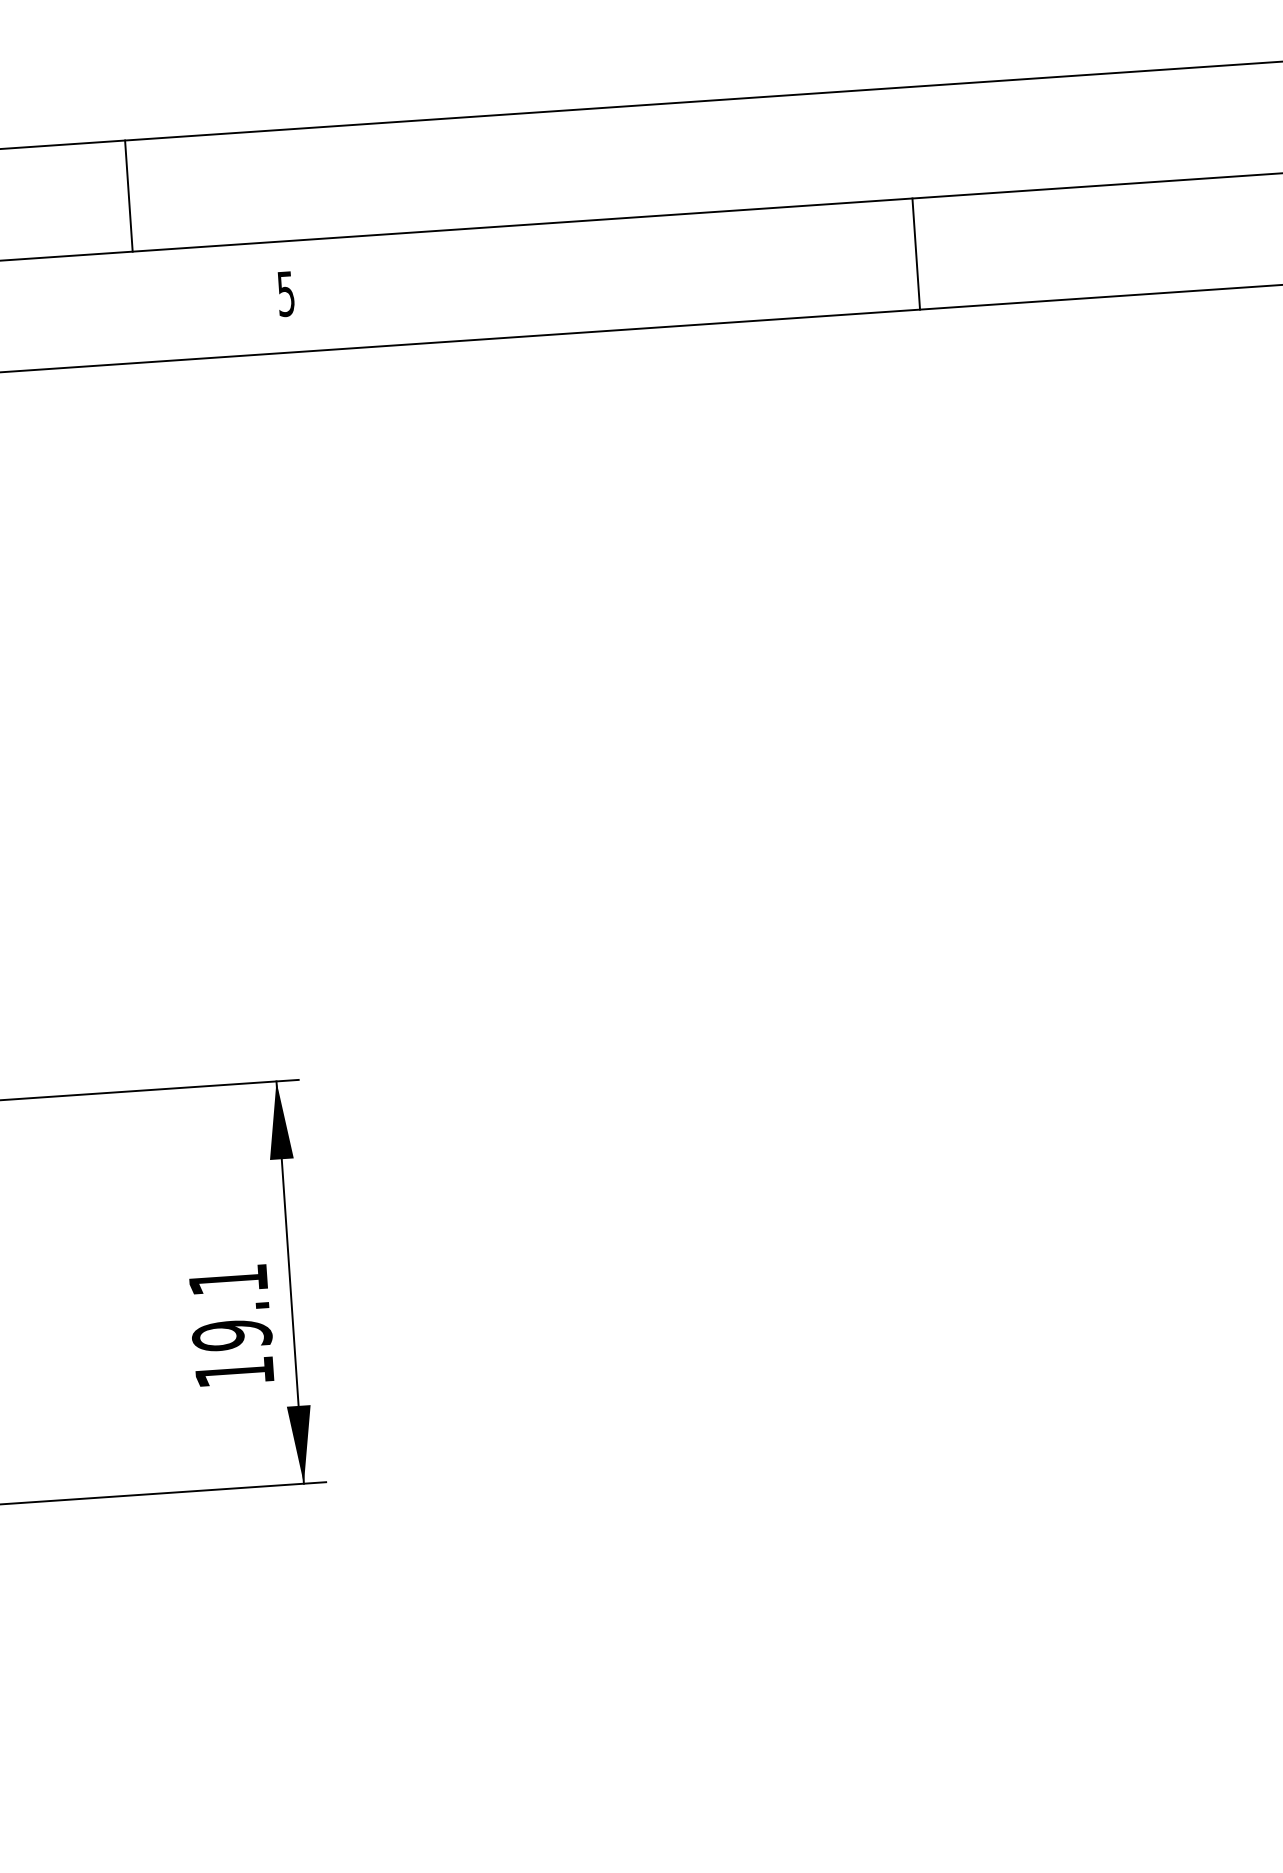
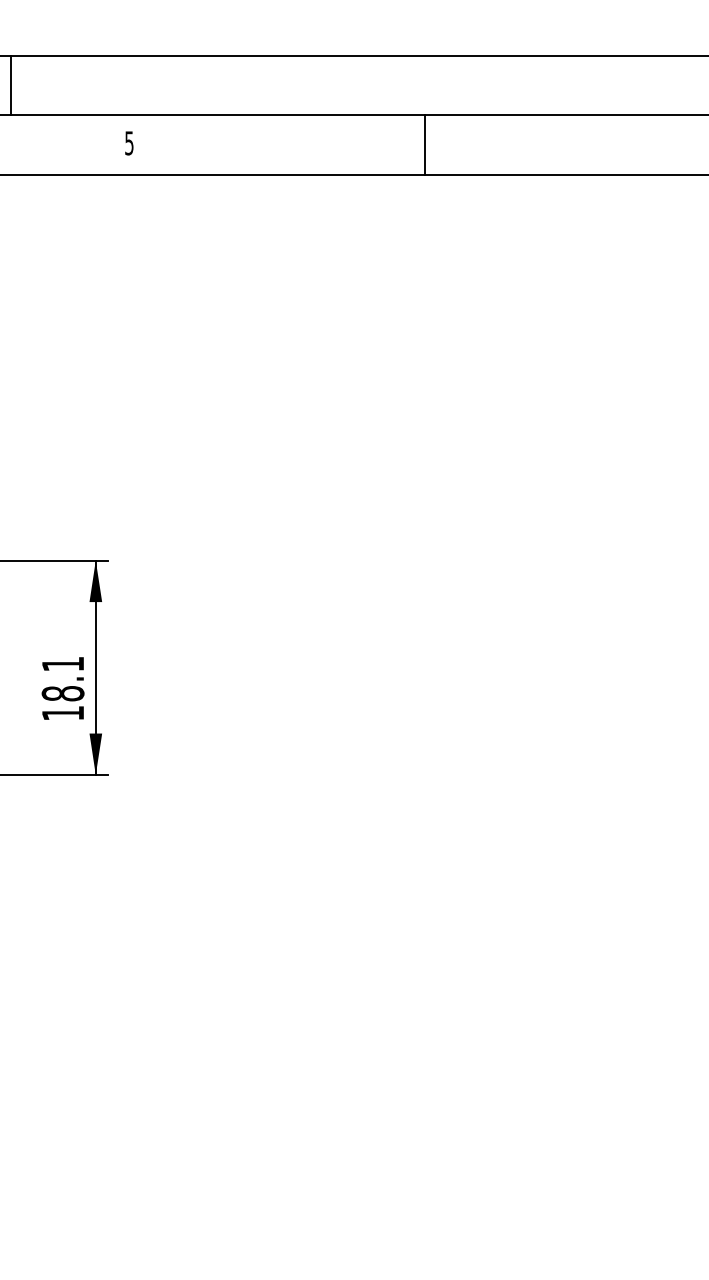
line: (128, 195) -> (10, 85), moved
line: (917, 253) -> (425, 144), moved
text: (230, 1335) -> (62, 693), 19.1 -> 18.1

